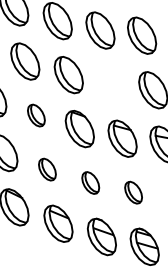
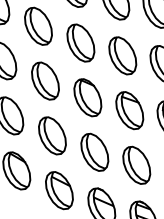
part: (111, 84) -> (122, 55), added
part: (36, 115) -> (45, 80), size x1.67
part: (47, 169) -> (52, 135), size x1.67
part: (90, 182) -> (94, 151), size x1.67
part: (133, 192) -> (136, 165), size x1.67

